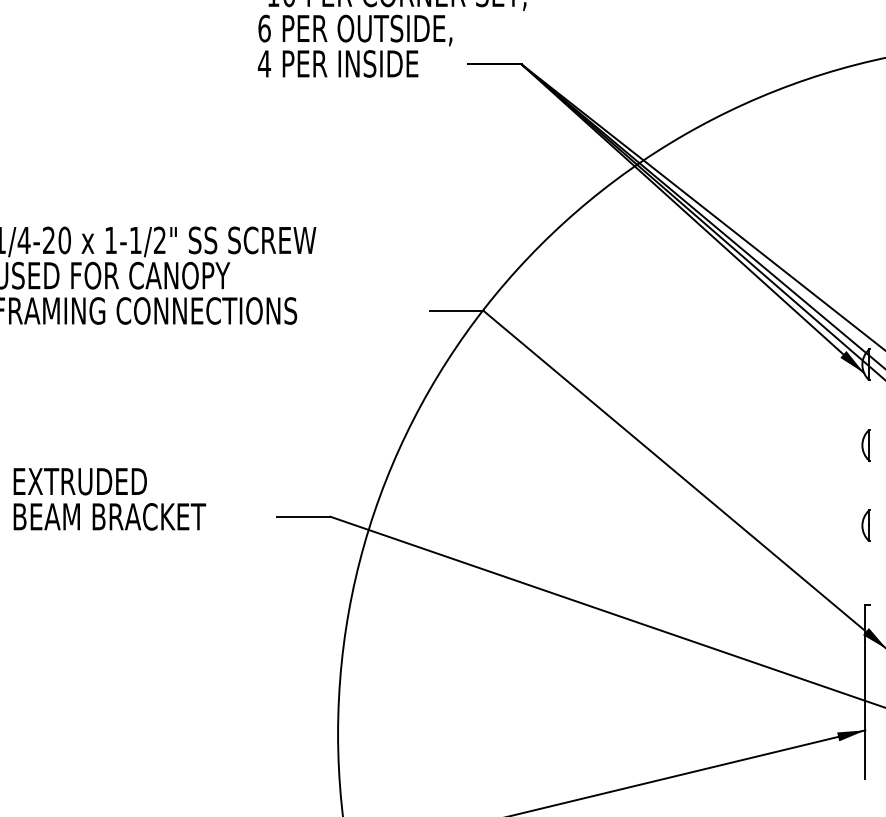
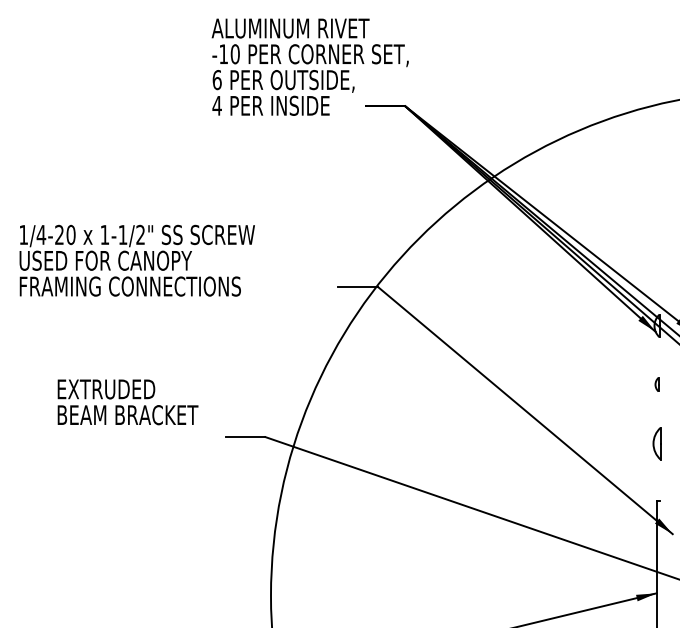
part: (865, 444) -> (656, 384), size x0.6
text: (109, 499) -> (127, 402), moved
part: (865, 525) -> (656, 443), size x1.4

